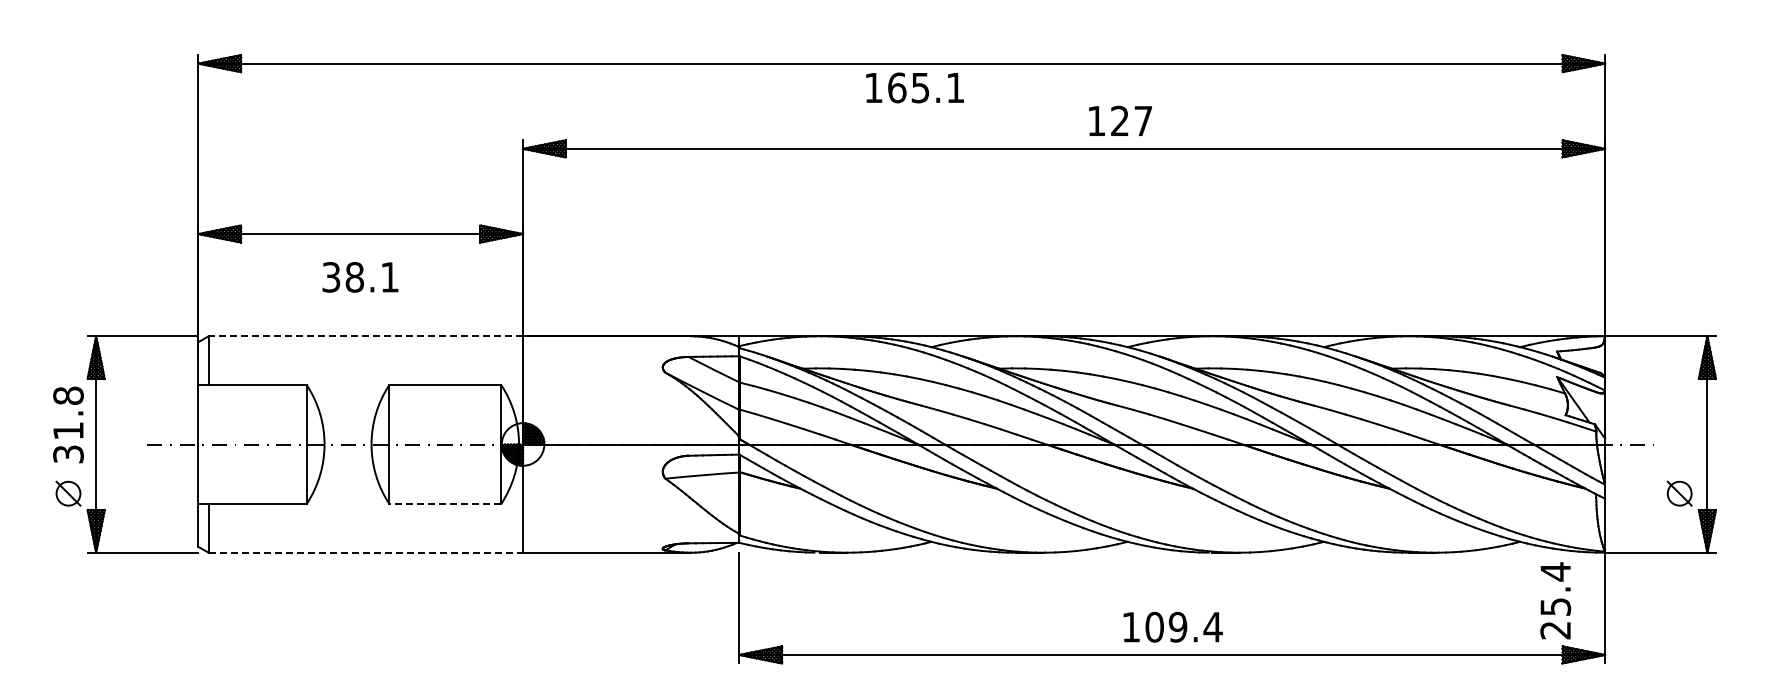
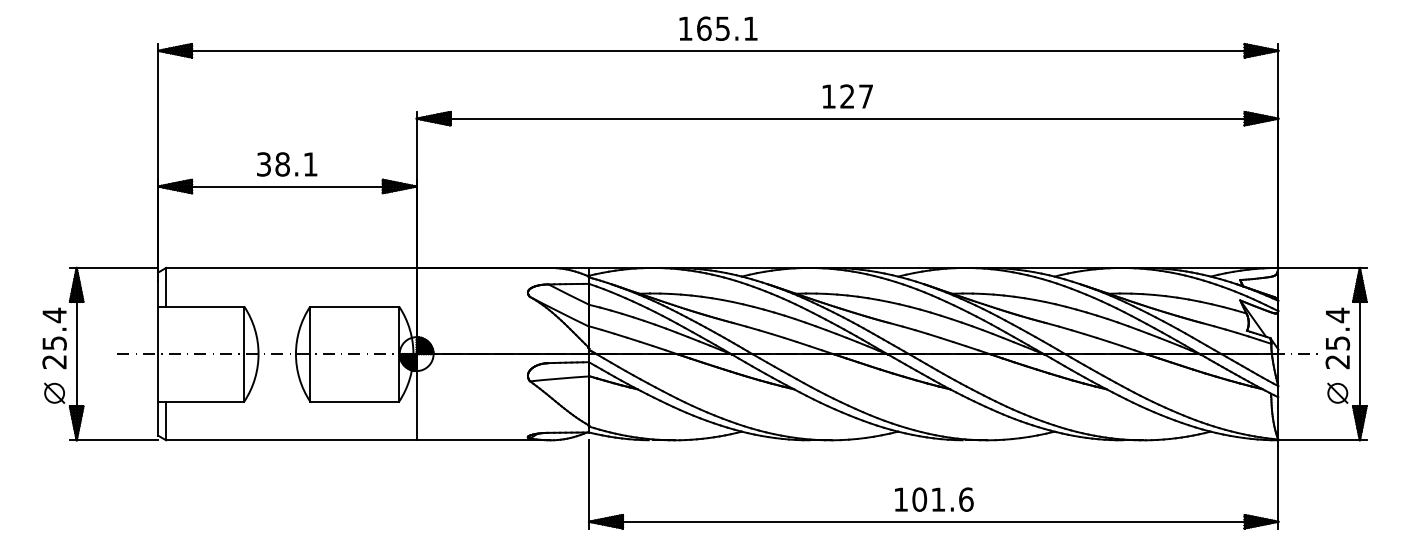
text: (914, 87) -> (718, 28), moved
text: (1120, 120) -> (847, 96), moved
text: (360, 277) -> (287, 164), moved
line: (365, 336) -> (291, 268), dashed -> solid
text: (68, 424) -> (54, 338), 31.8 -> 25.4
line: (445, 504) -> (354, 401), dashed -> solid
line: (366, 552) -> (291, 440), dashed -> solid
text: (1555, 600) -> (1337, 338), moved
text: (1195, 626) -> (952, 499), 109.4 -> 101.6

